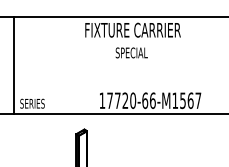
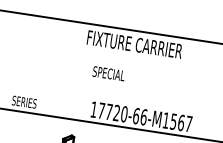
text: (131, 52) -> (108, 73), moved
line: (14, 64) -> (12, 60), removed

